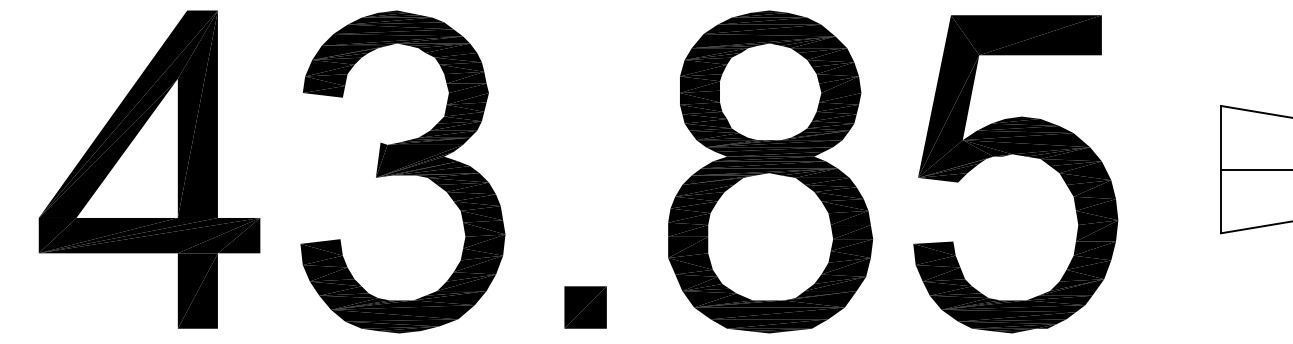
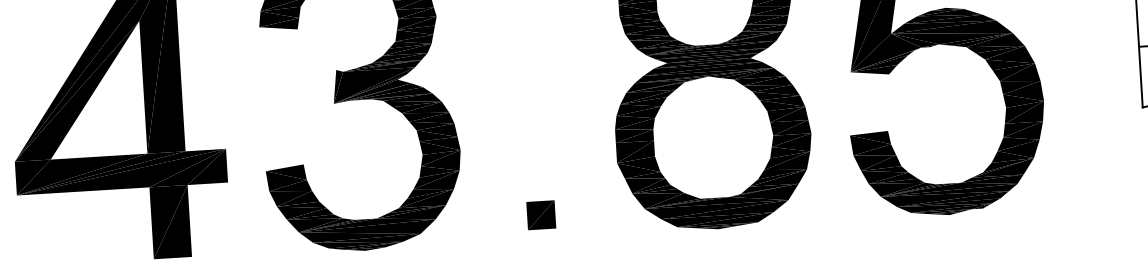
part: (585, 307) -> (541, 215), size x0.7

